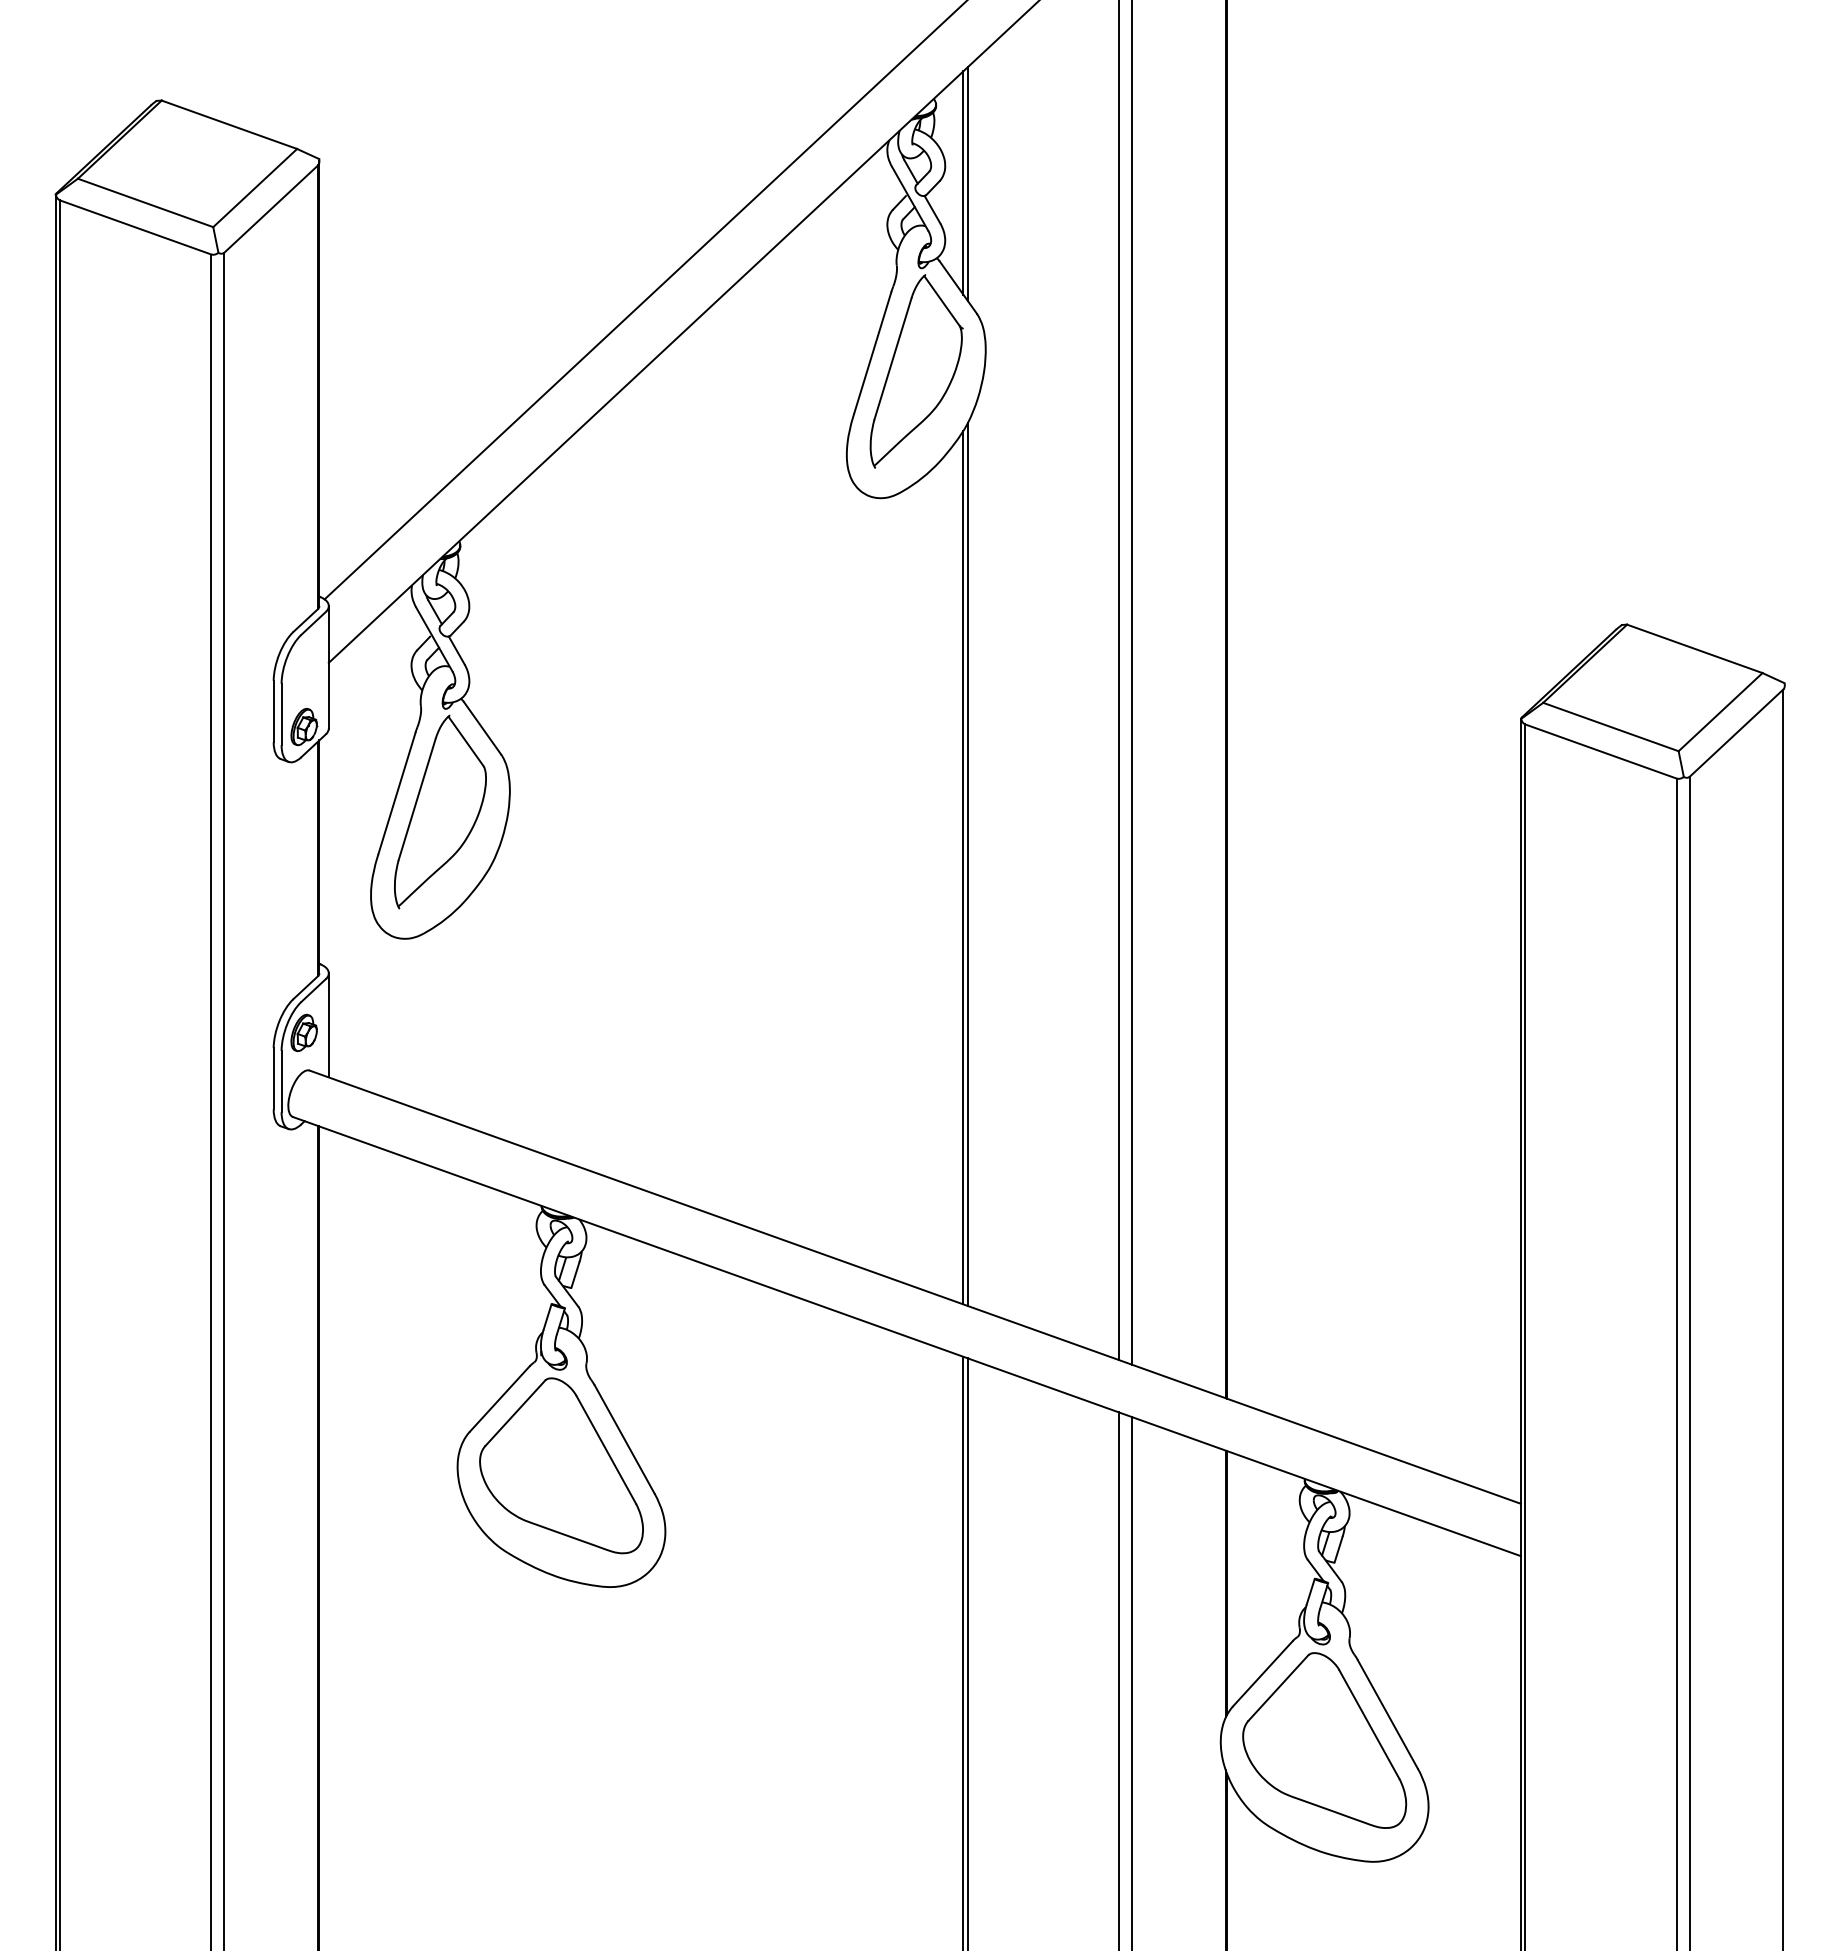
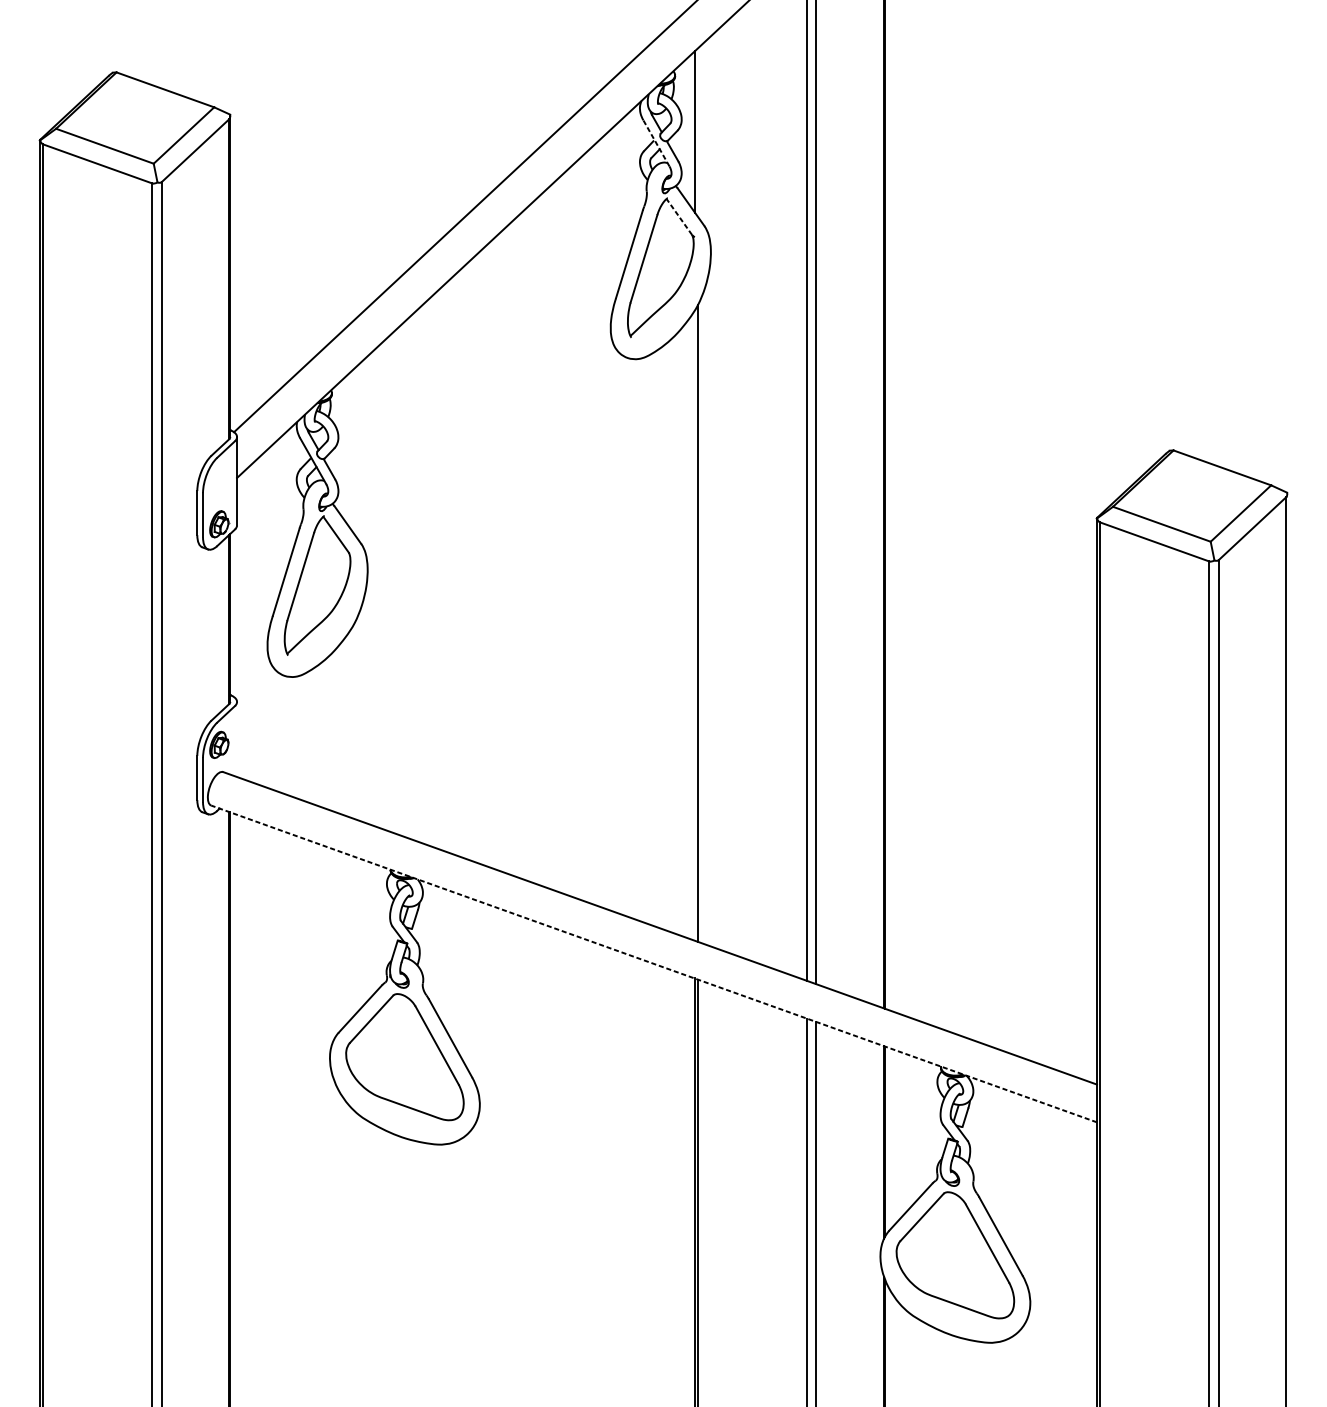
line: (967, 184) -> (697, 132), removed
line: (910, 198) -> (656, 143), solid -> dashed
line: (941, 300) -> (679, 216), solid -> dashed
line: (963, 867) -> (694, 625), removed
line: (328, 1025) -> (236, 739), removed
line: (906, 1336) -> (653, 963), solid -> dashed

